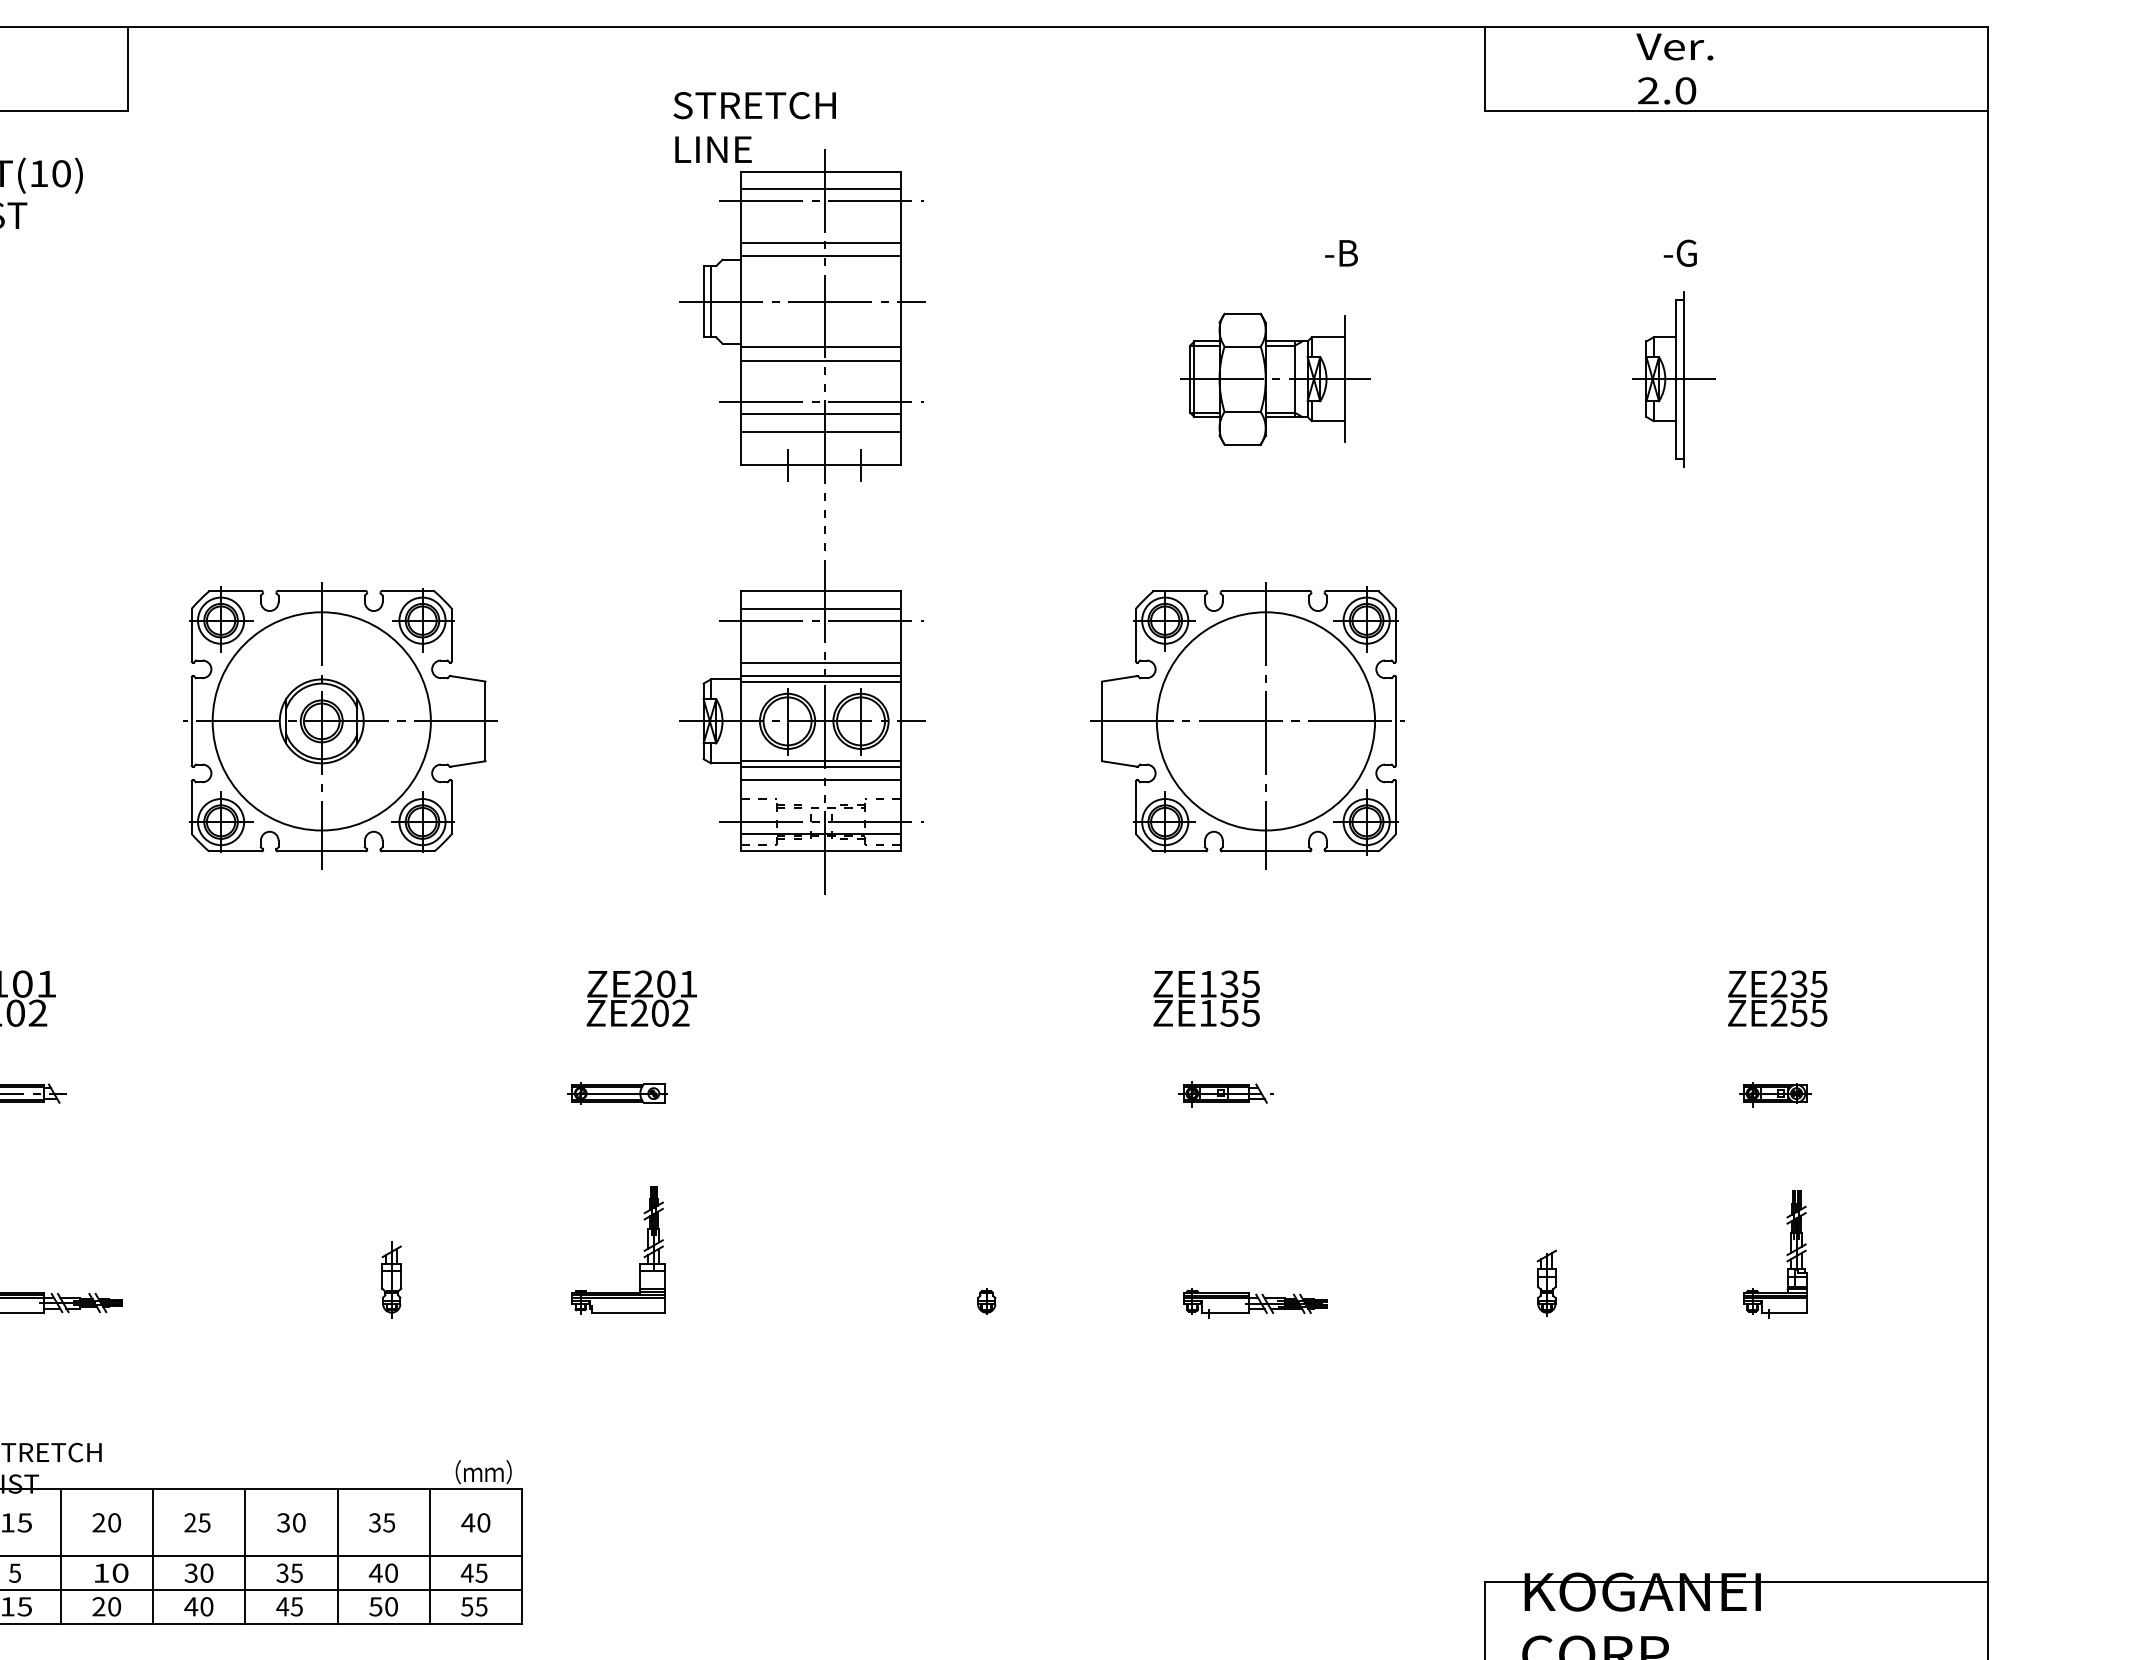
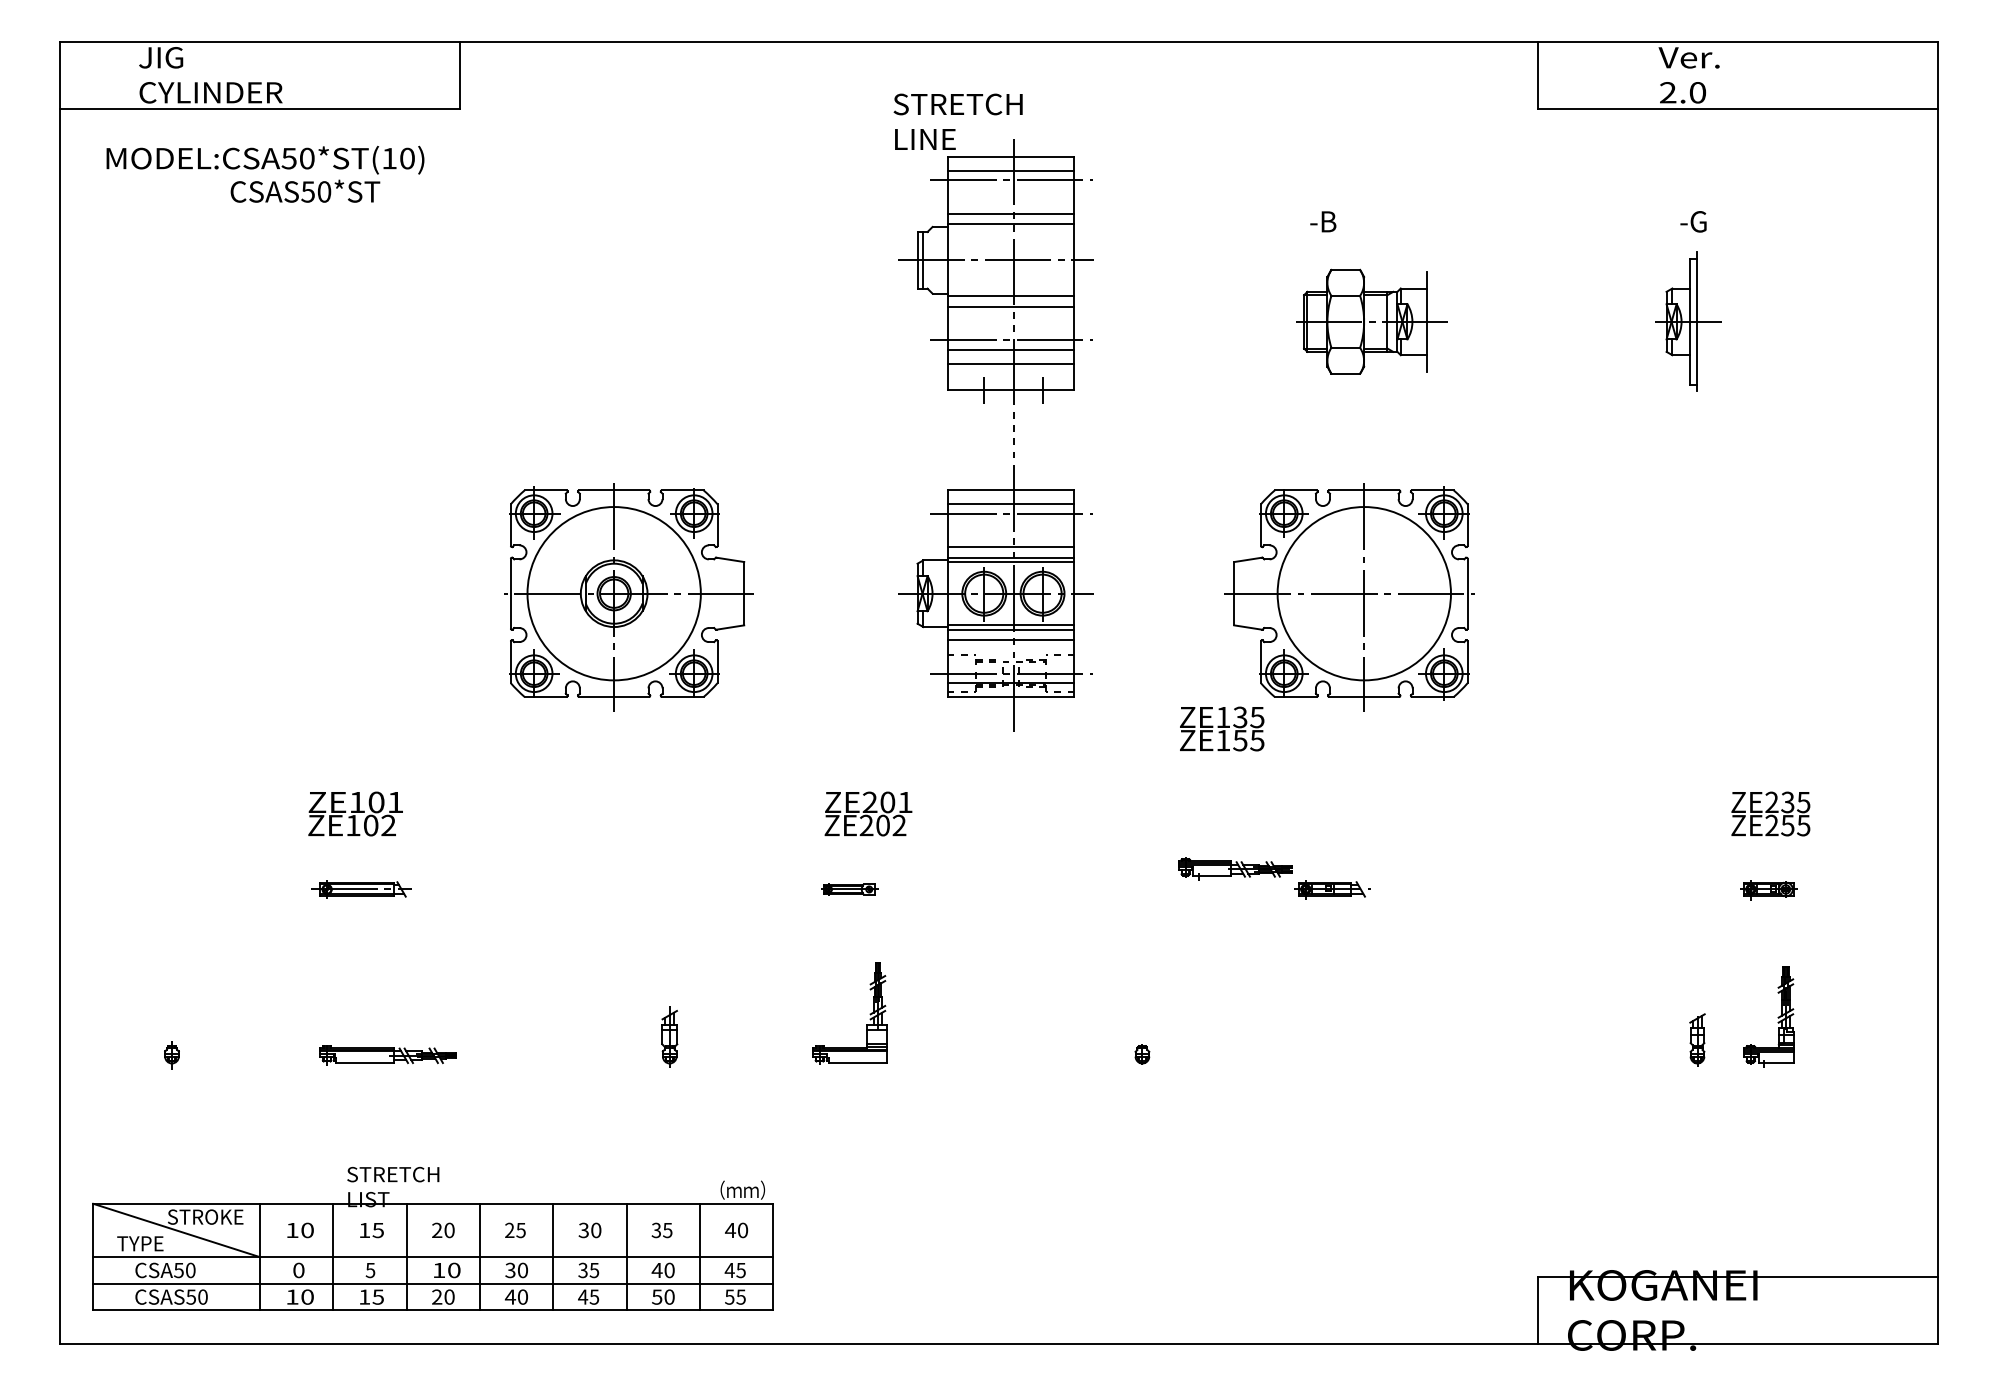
text: (1341, 252) -> (1323, 221), moved
text: (1207, 998) -> (1222, 728), moved
part: (616, 1093) -> (848, 889), size x0.7
part: (1546, 1282) -> (1697, 1039), moved
part: (1254, 1302) -> (1235, 868), moved

